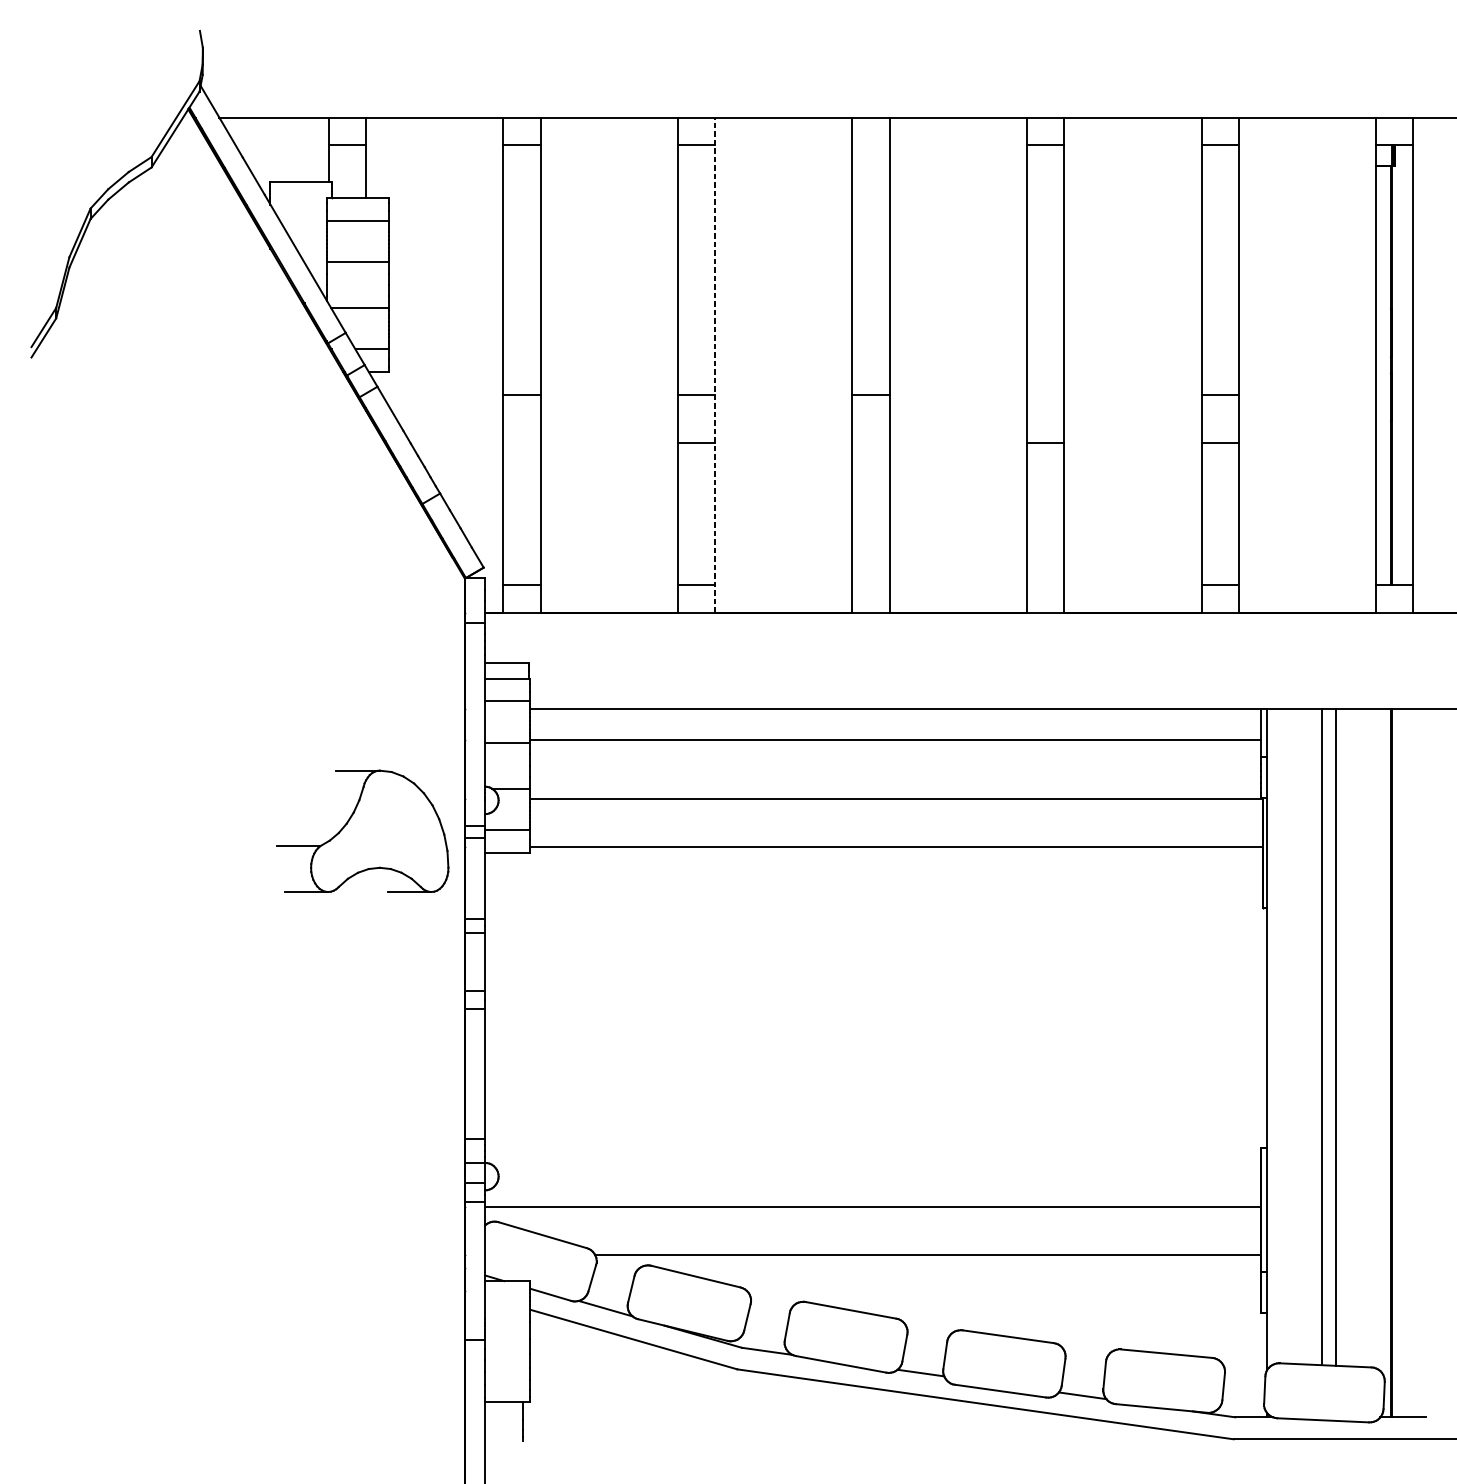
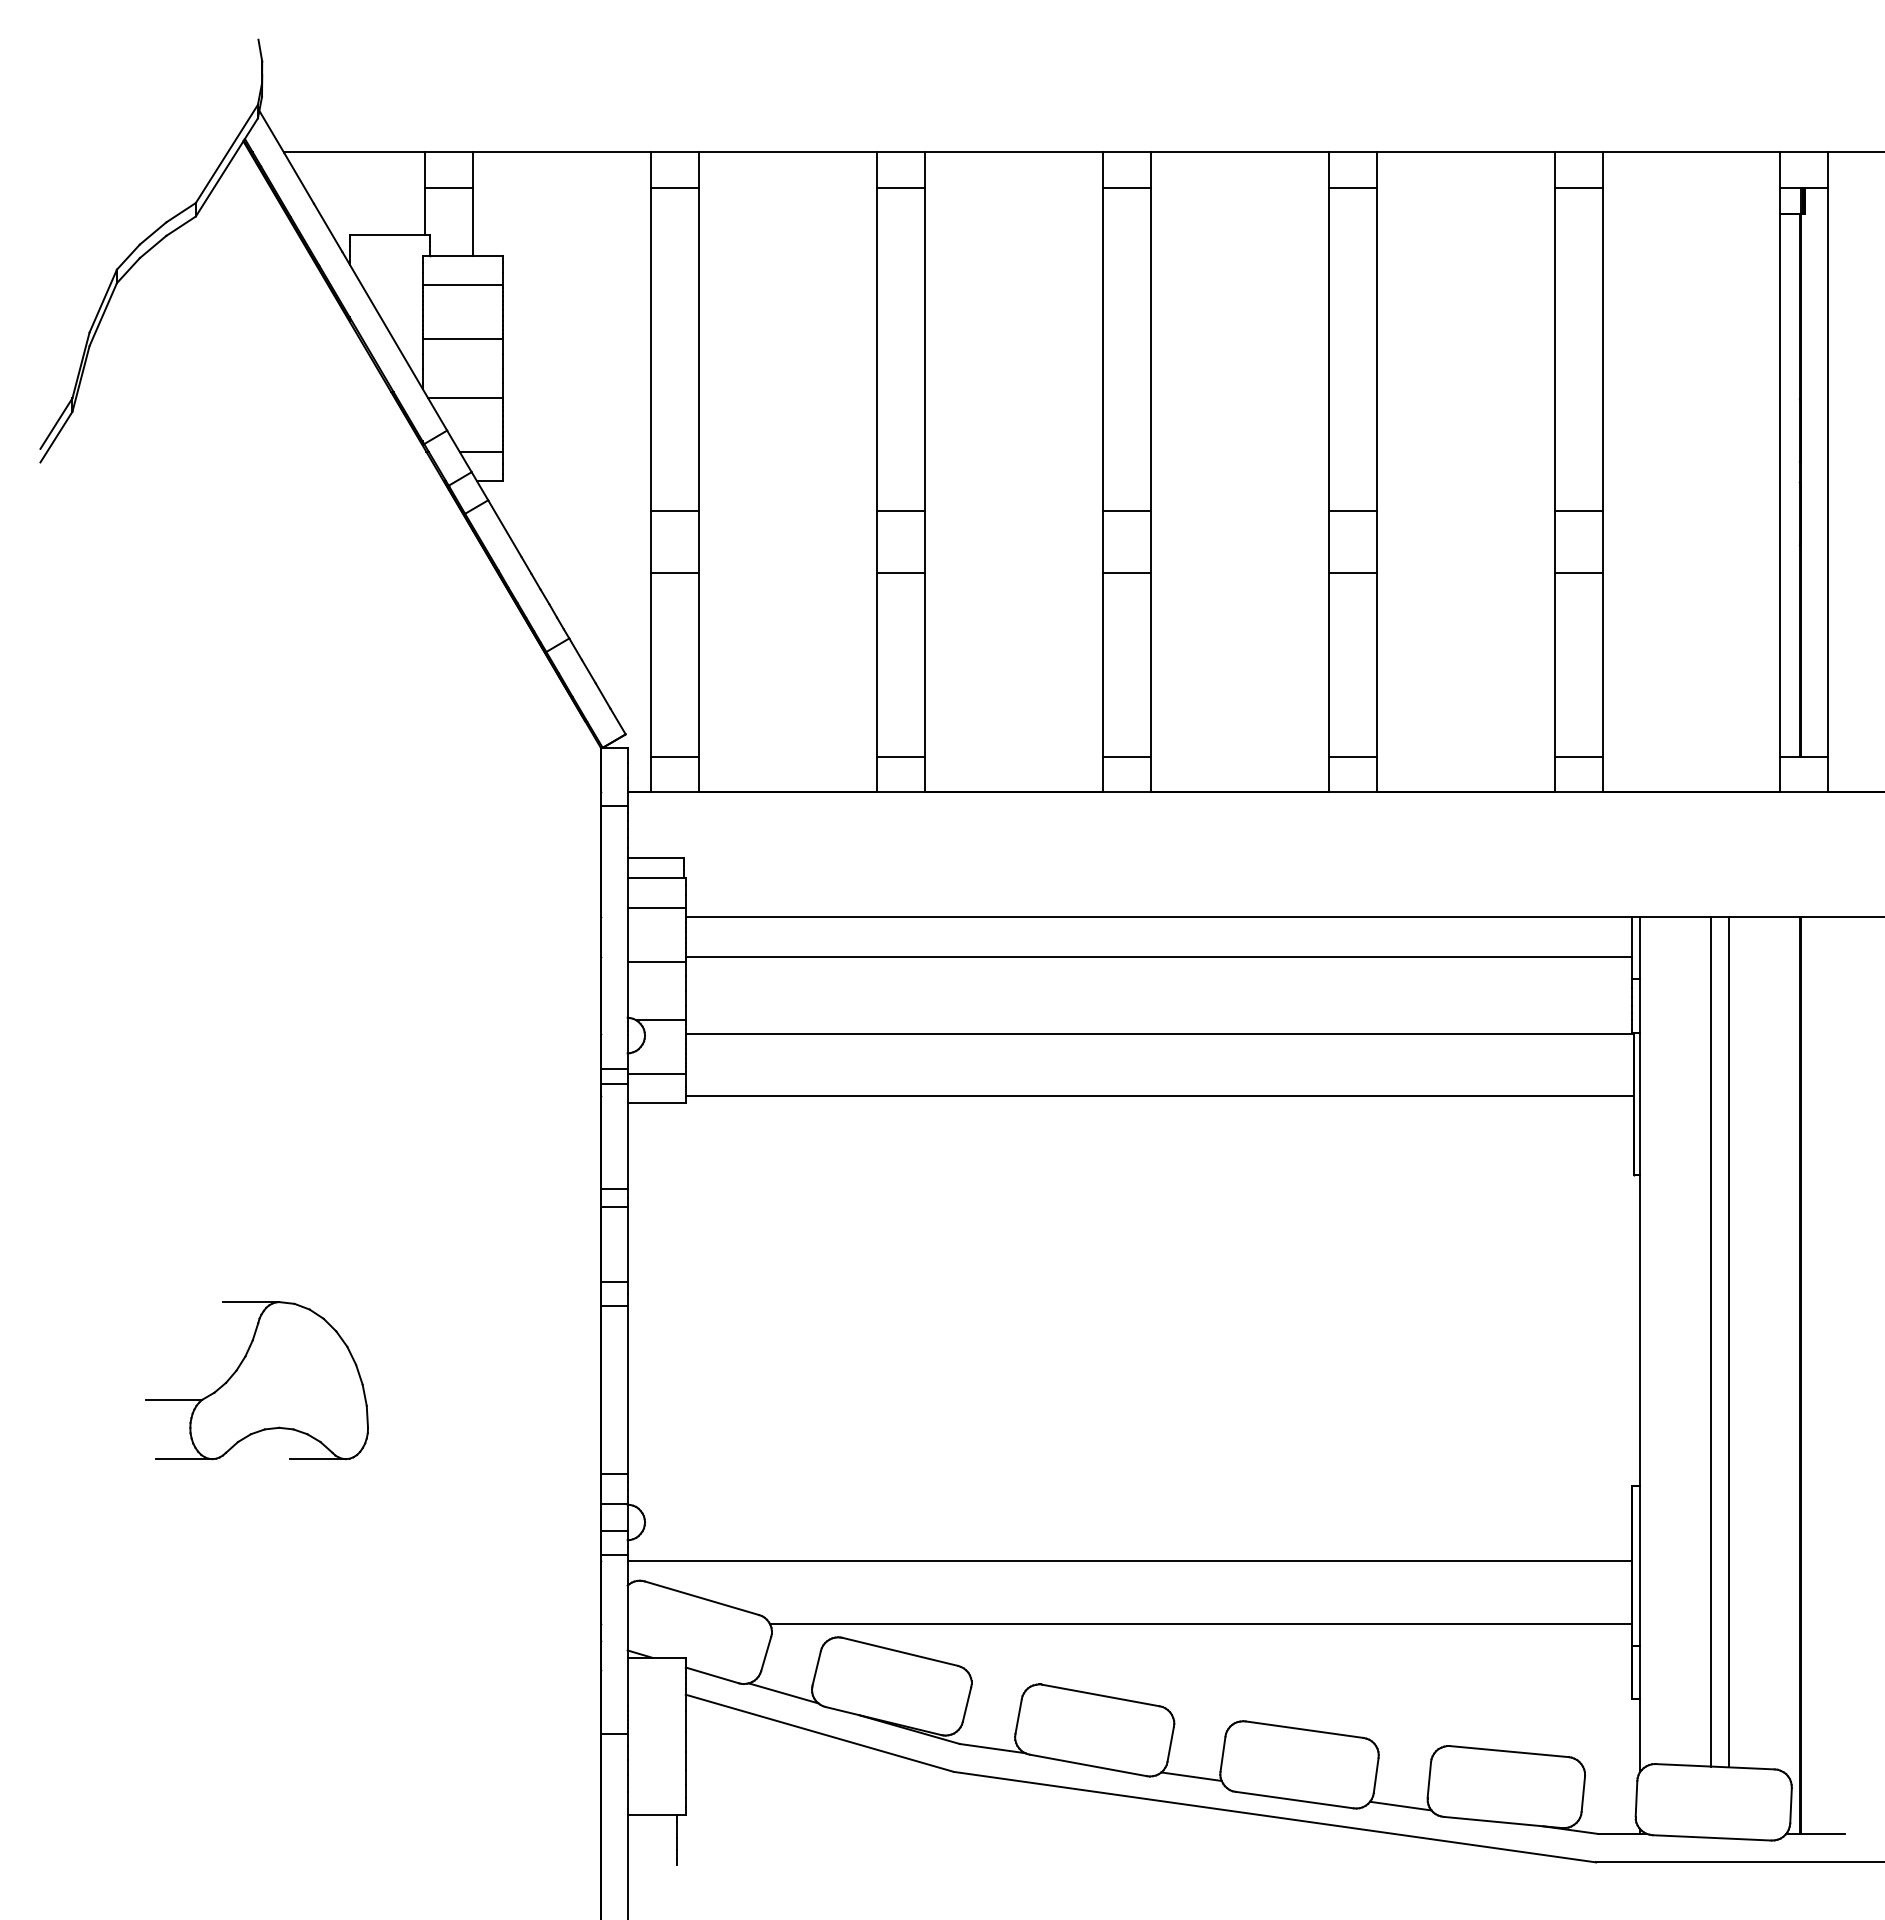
line: (870, 145) -> (1126, 187), added
line: (715, 364) -> (925, 471), dashed -> solid
line: (1045, 394) -> (1352, 510), added
line: (522, 443) -> (675, 573), added
line: (870, 443) -> (1126, 573), added
line: (870, 584) -> (1126, 756), added
line: (1045, 584) -> (1352, 756), added
part: (362, 831) -> (256, 1380), moved

